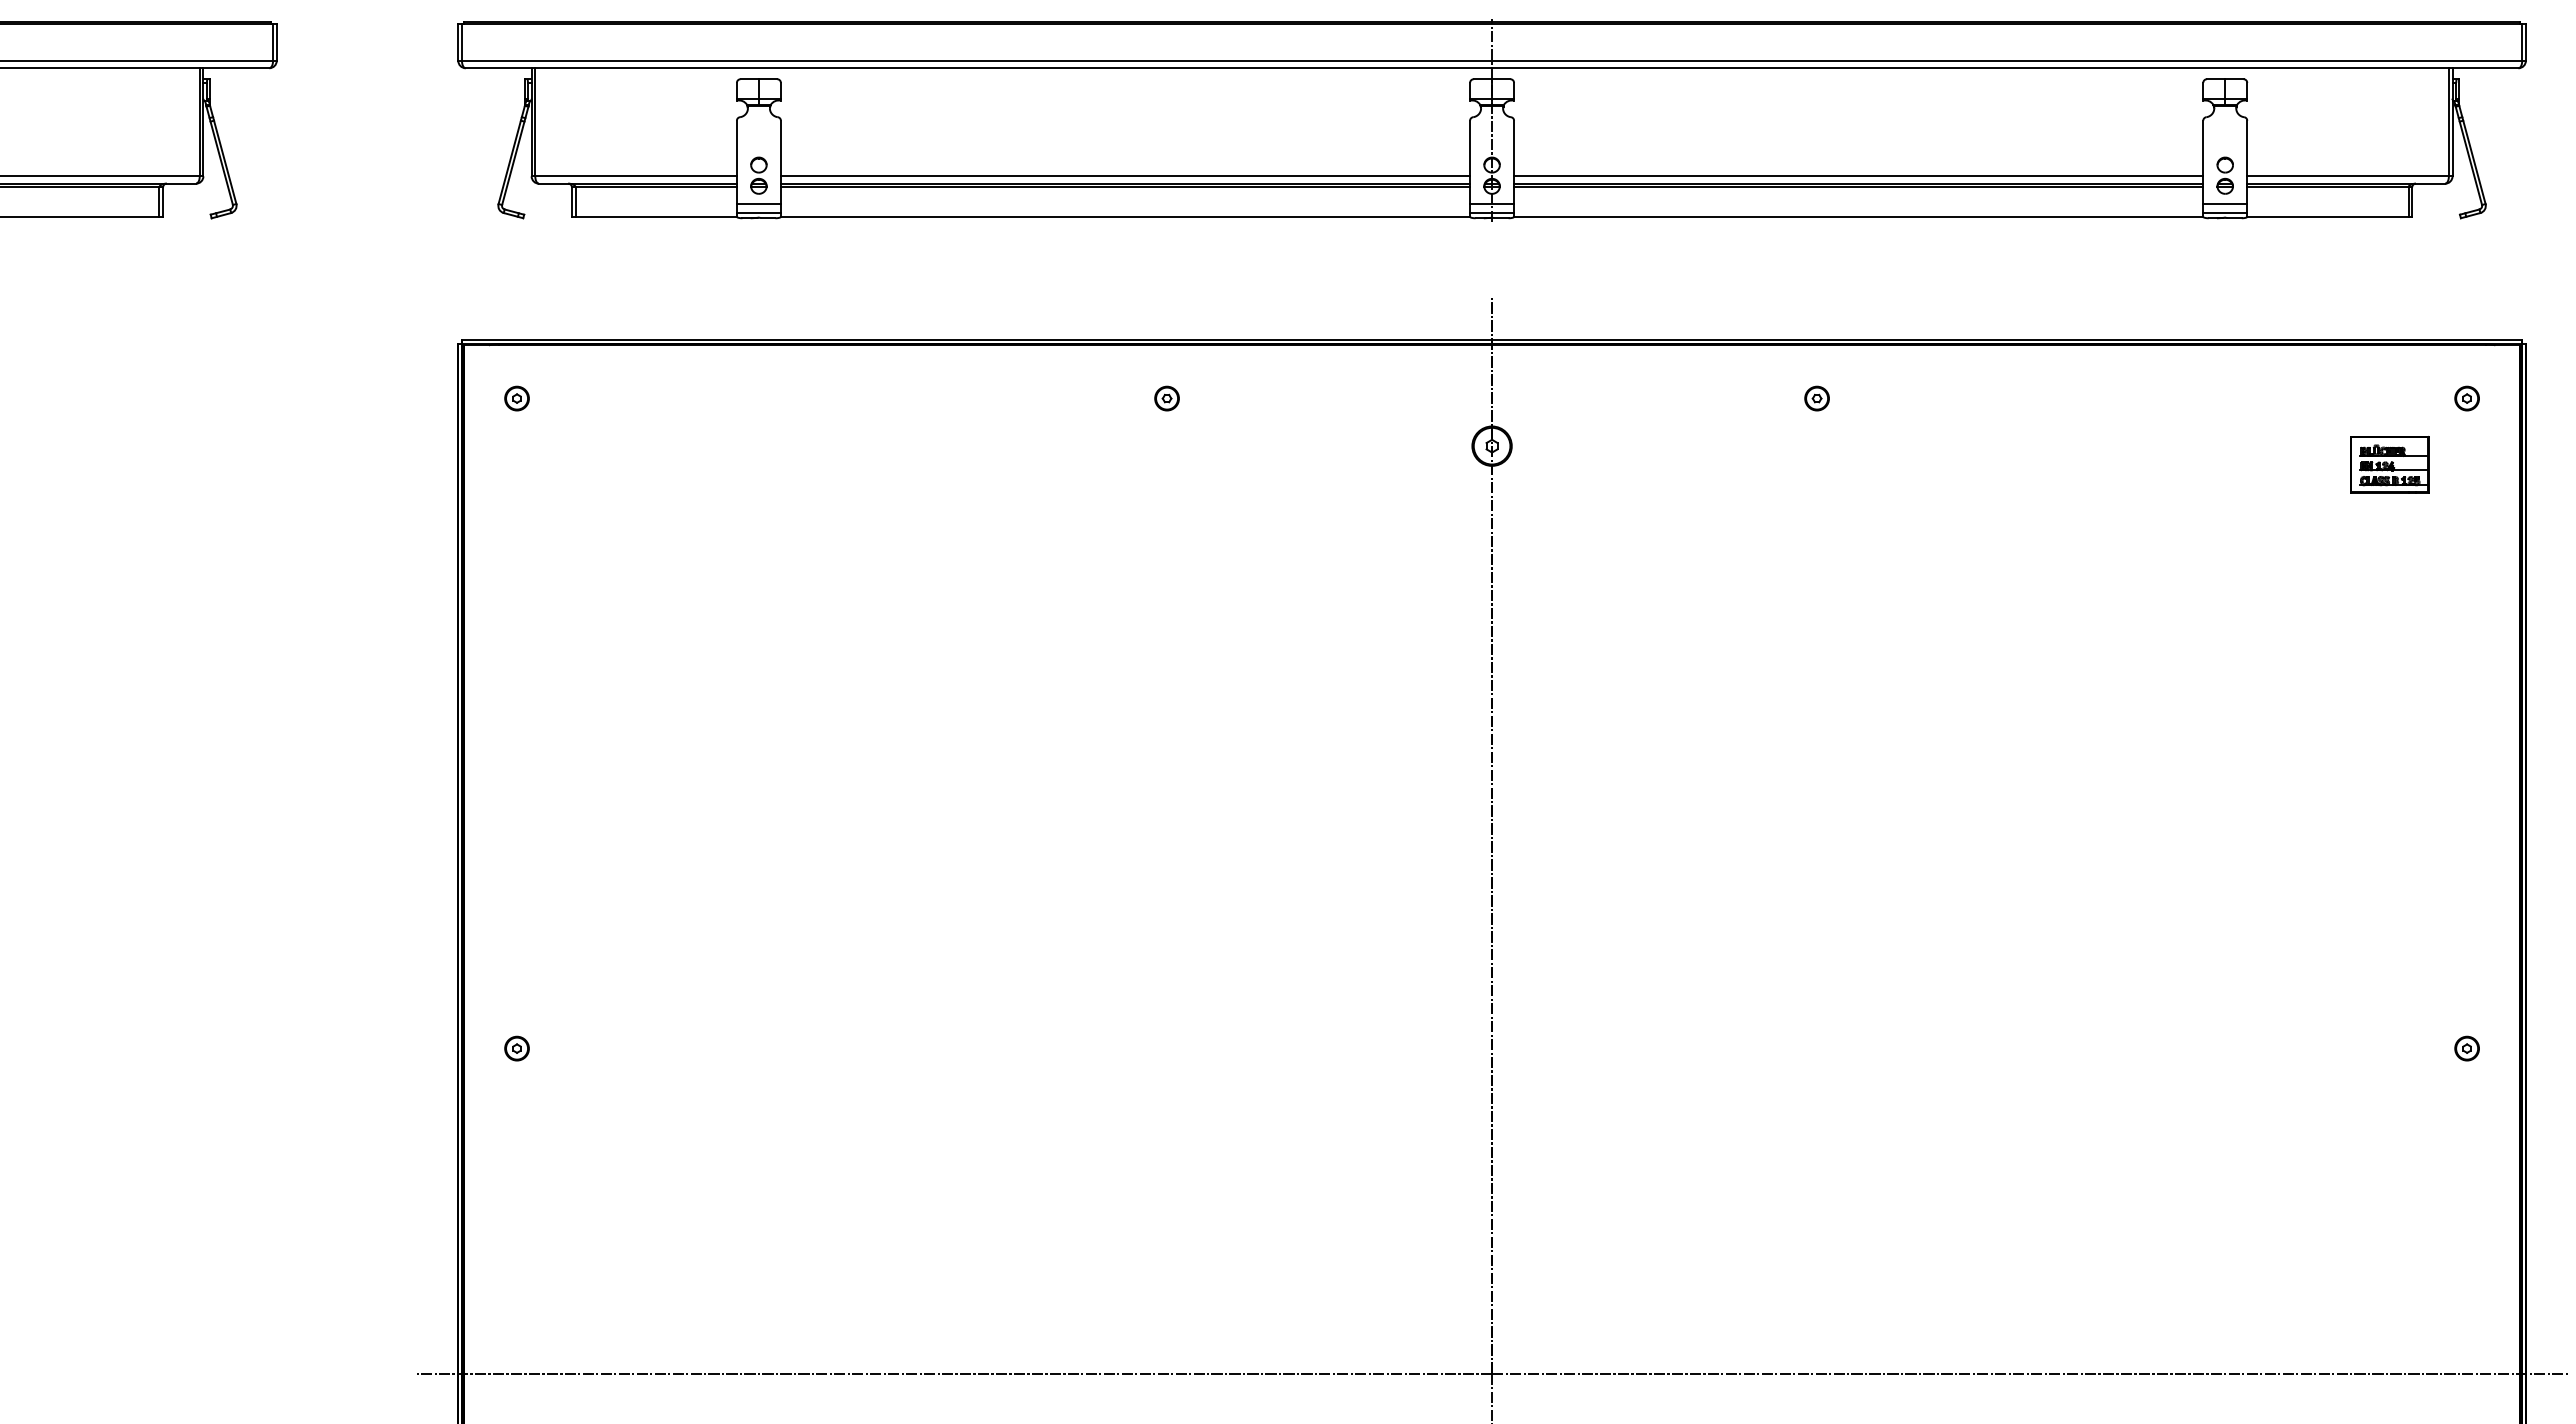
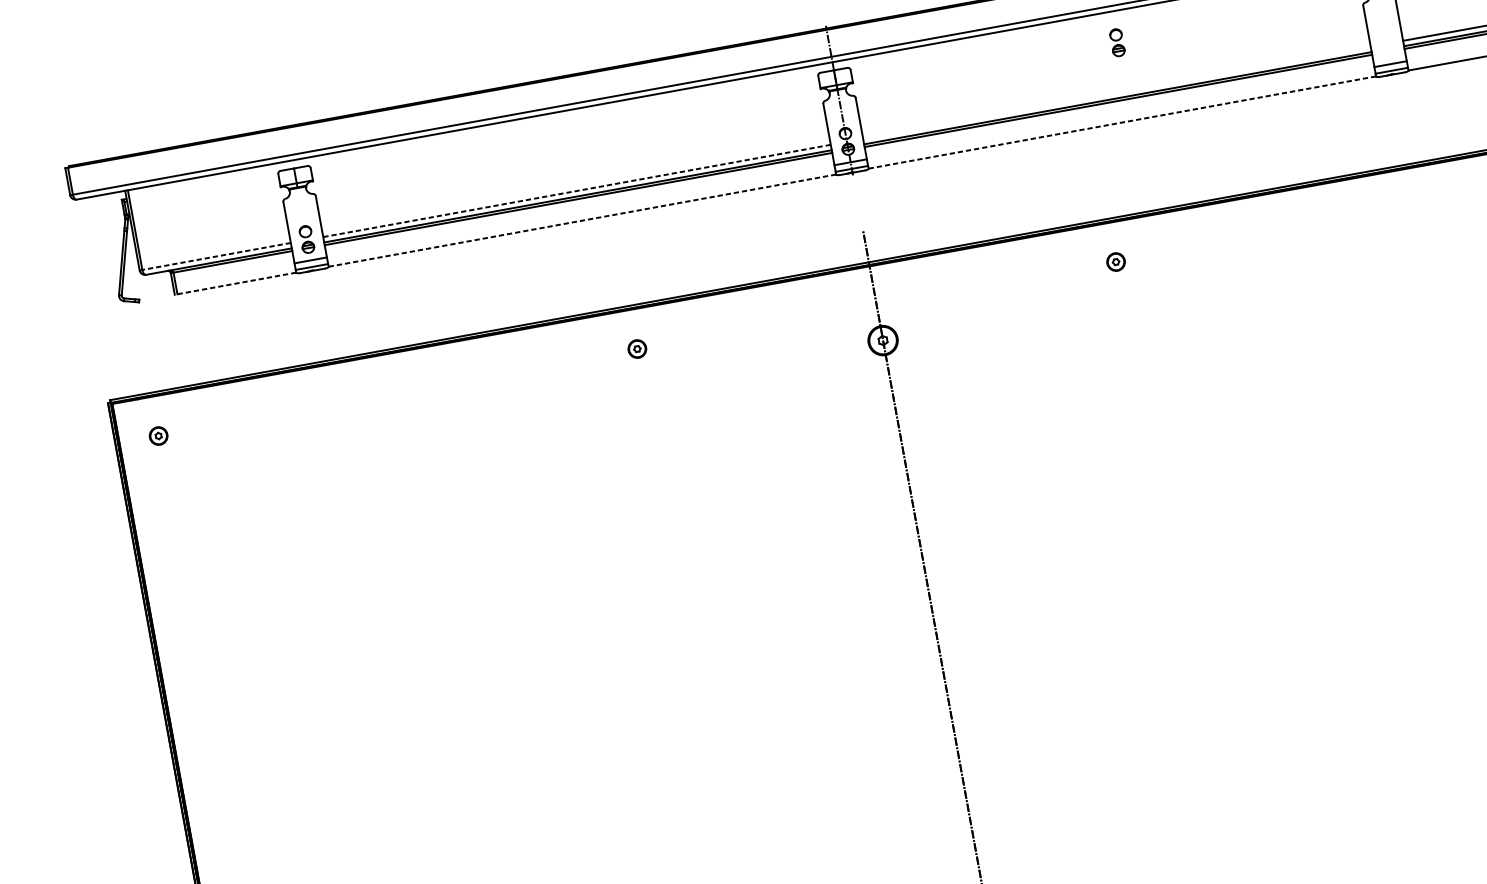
part: (2224, 175) -> (1116, 42), moved
line: (634, 176) -> (215, 256), solid -> dashed
line: (1125, 176) -> (577, 191), solid -> dashed
line: (1858, 176) -> (1116, 92), removed
line: (653, 216) -> (234, 283), solid -> dashed
line: (1125, 216) -> (582, 220), solid -> dashed
line: (1858, 216) -> (1122, 122), solid -> dashed

